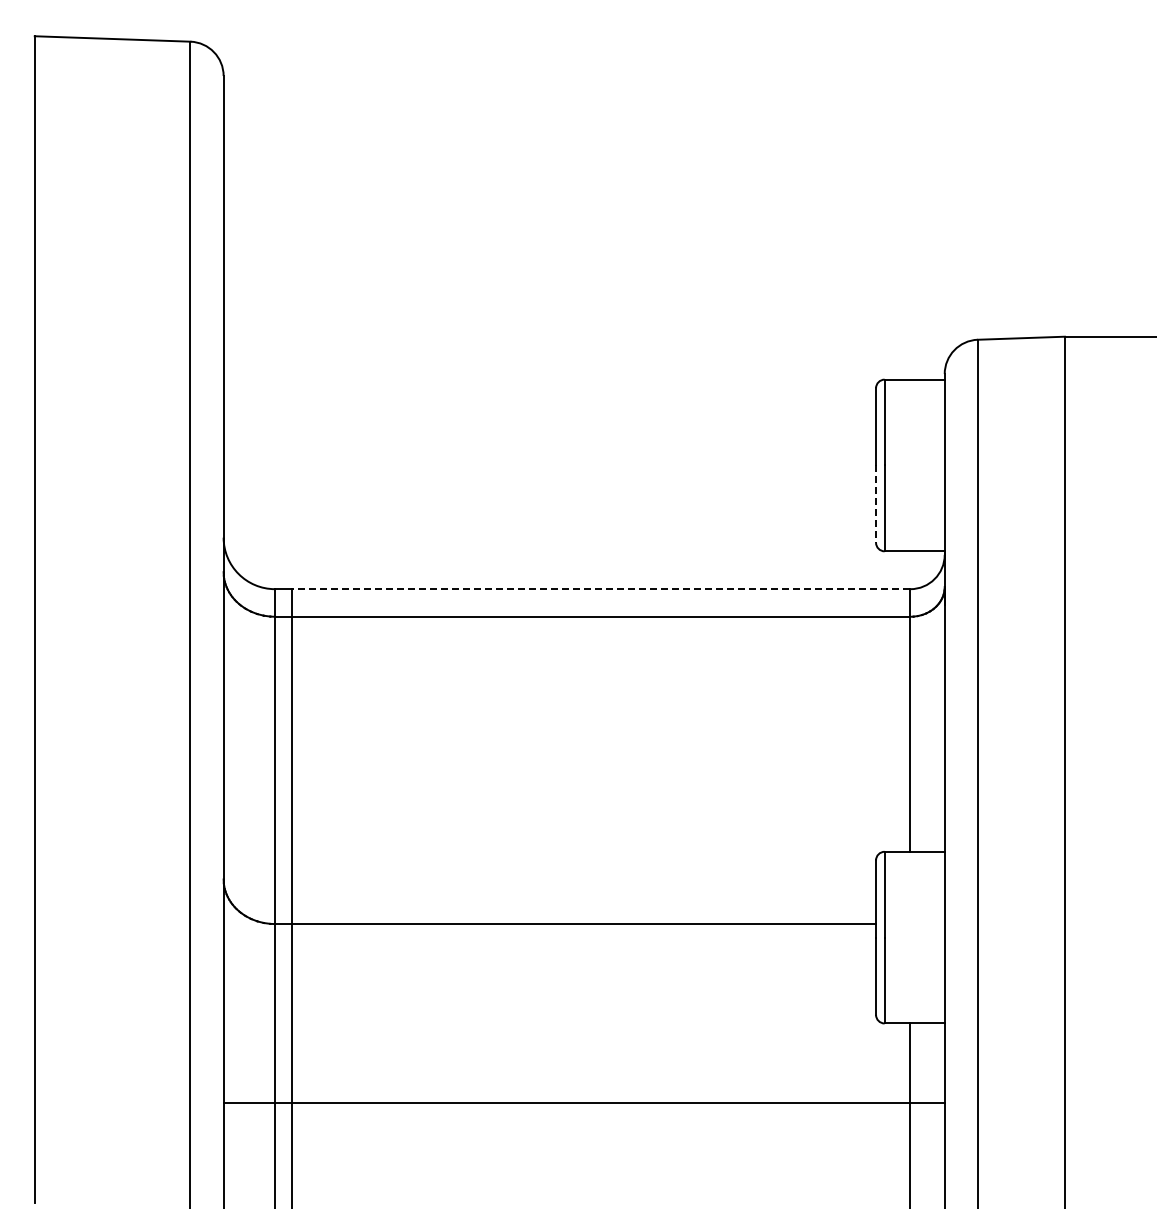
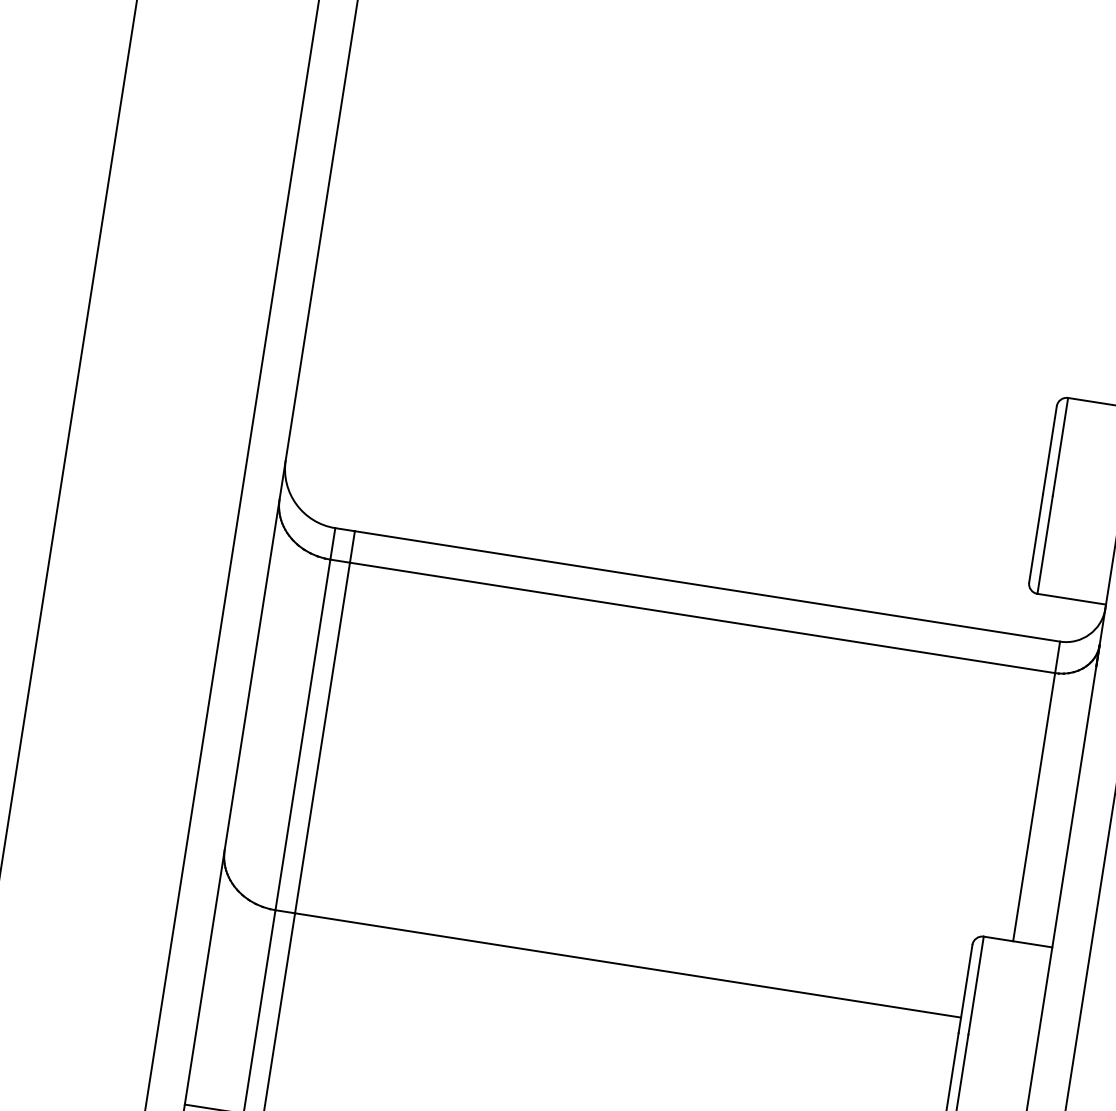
line: (876, 504) -> (1036, 538), dashed -> solid
line: (600, 589) -> (706, 586), dashed -> solid

